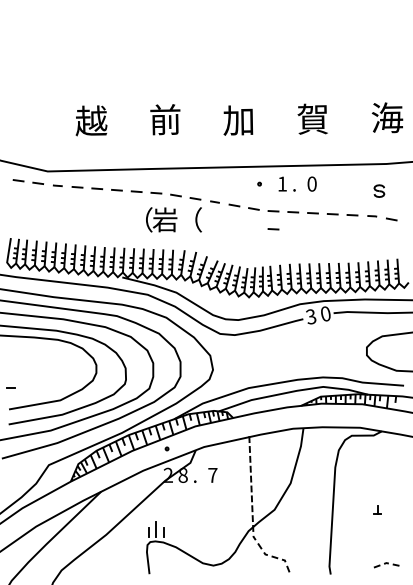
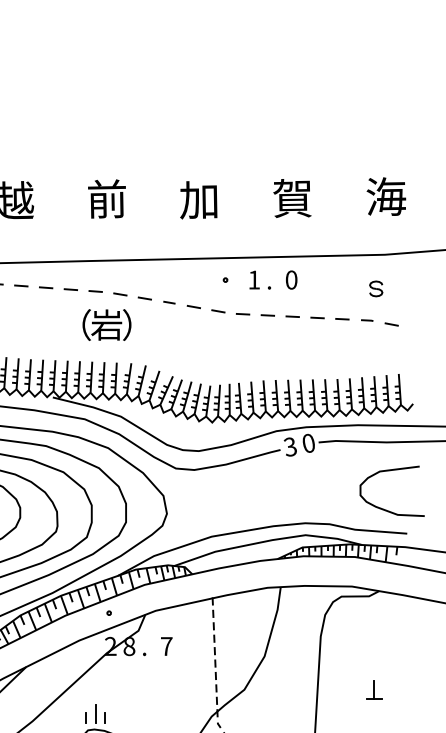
text: (189, 219) -> (137, 324), （ -> ）
line: (273, 229) -> (243, 337), removed
part: (377, 509) -> (373, 689), size x1.67

